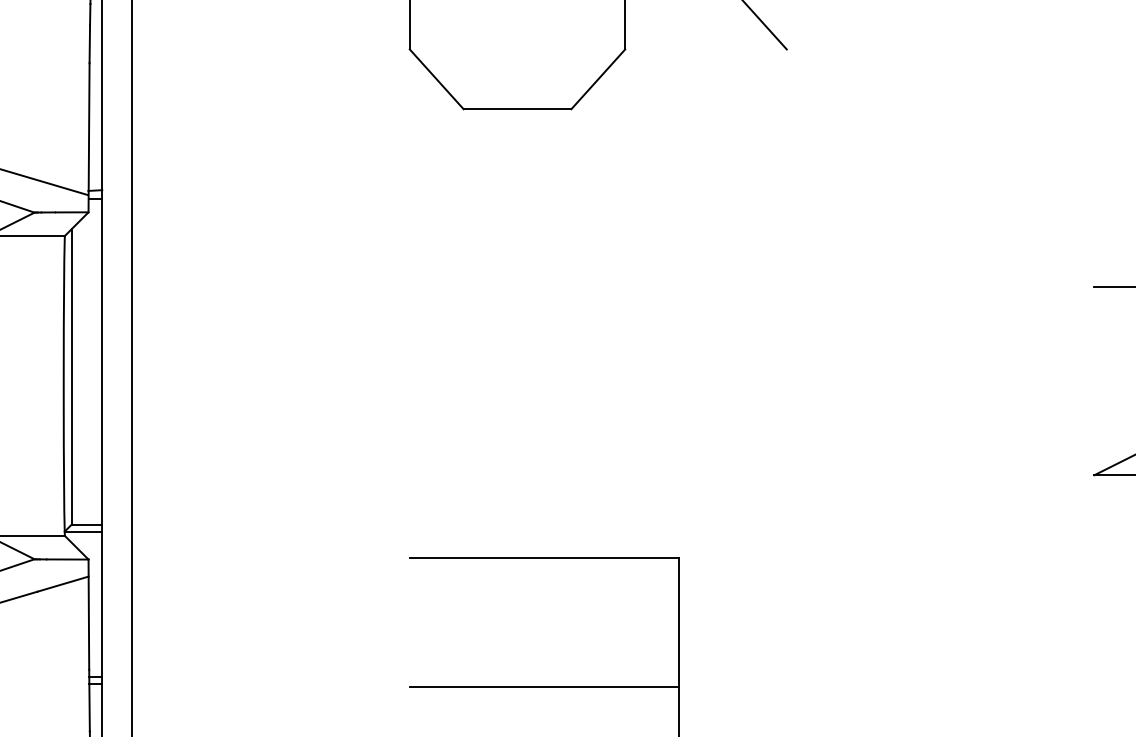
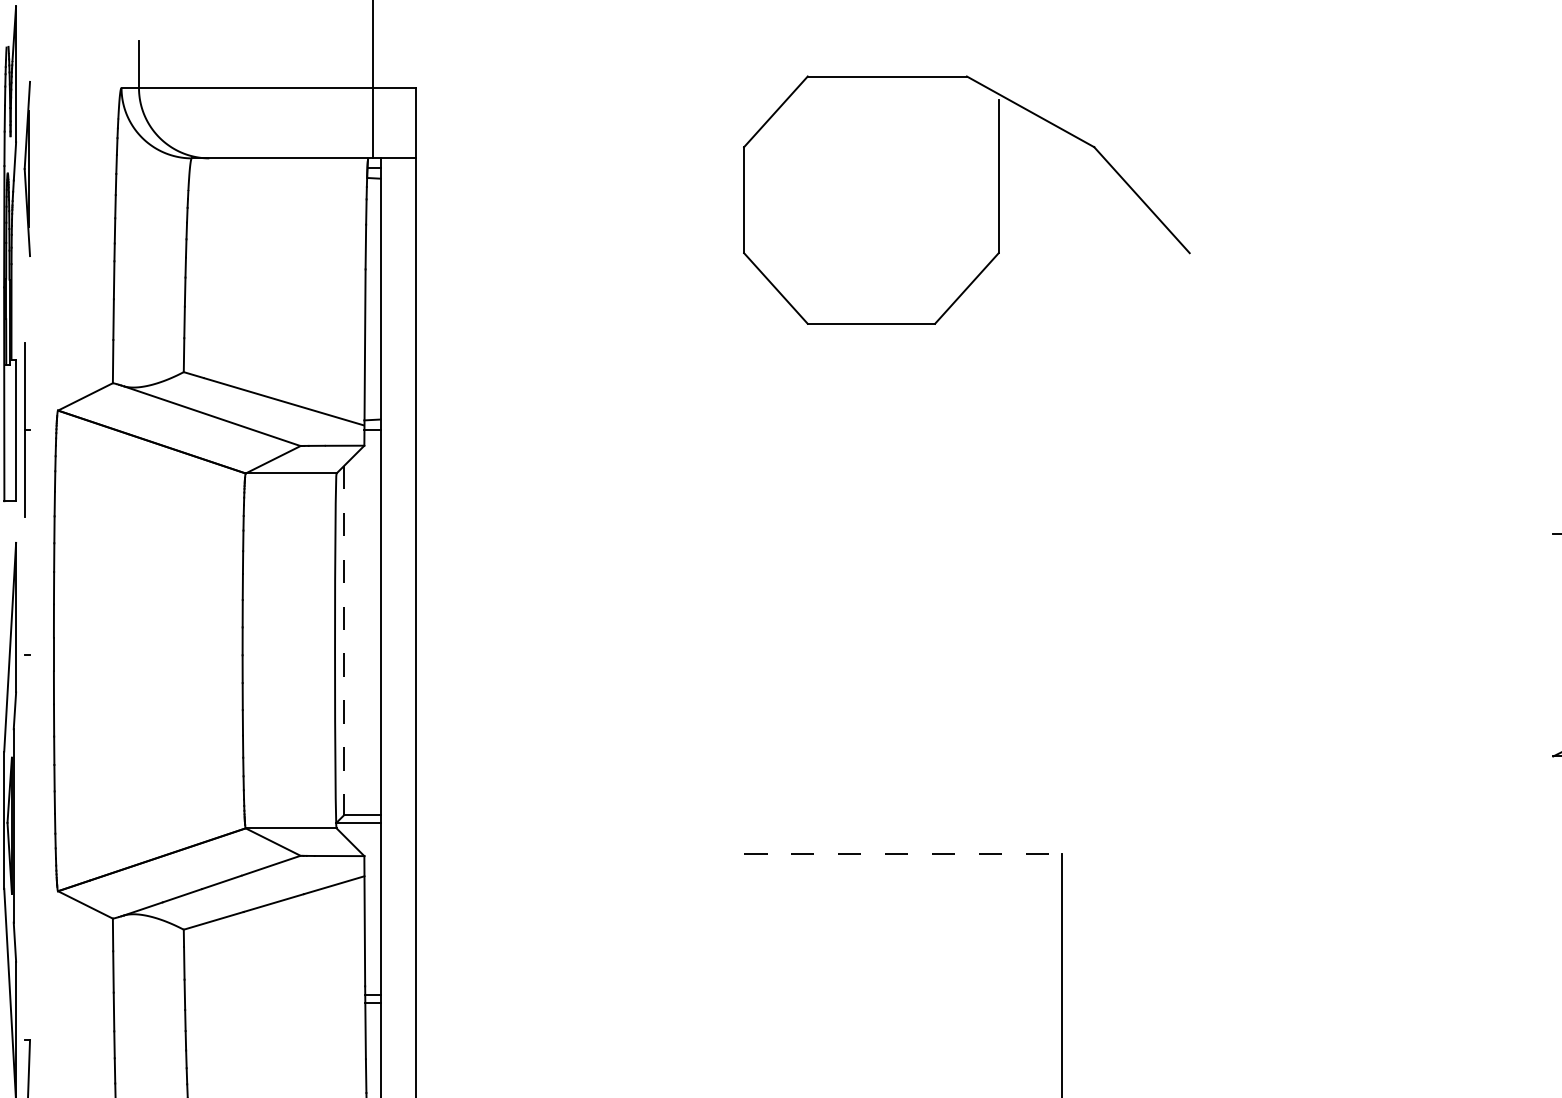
line: (71, 377) -> (344, 640), solid -> dashed
line: (544, 557) -> (903, 853), solid -> dashed
line: (544, 686) -> (903, 1006), removed

